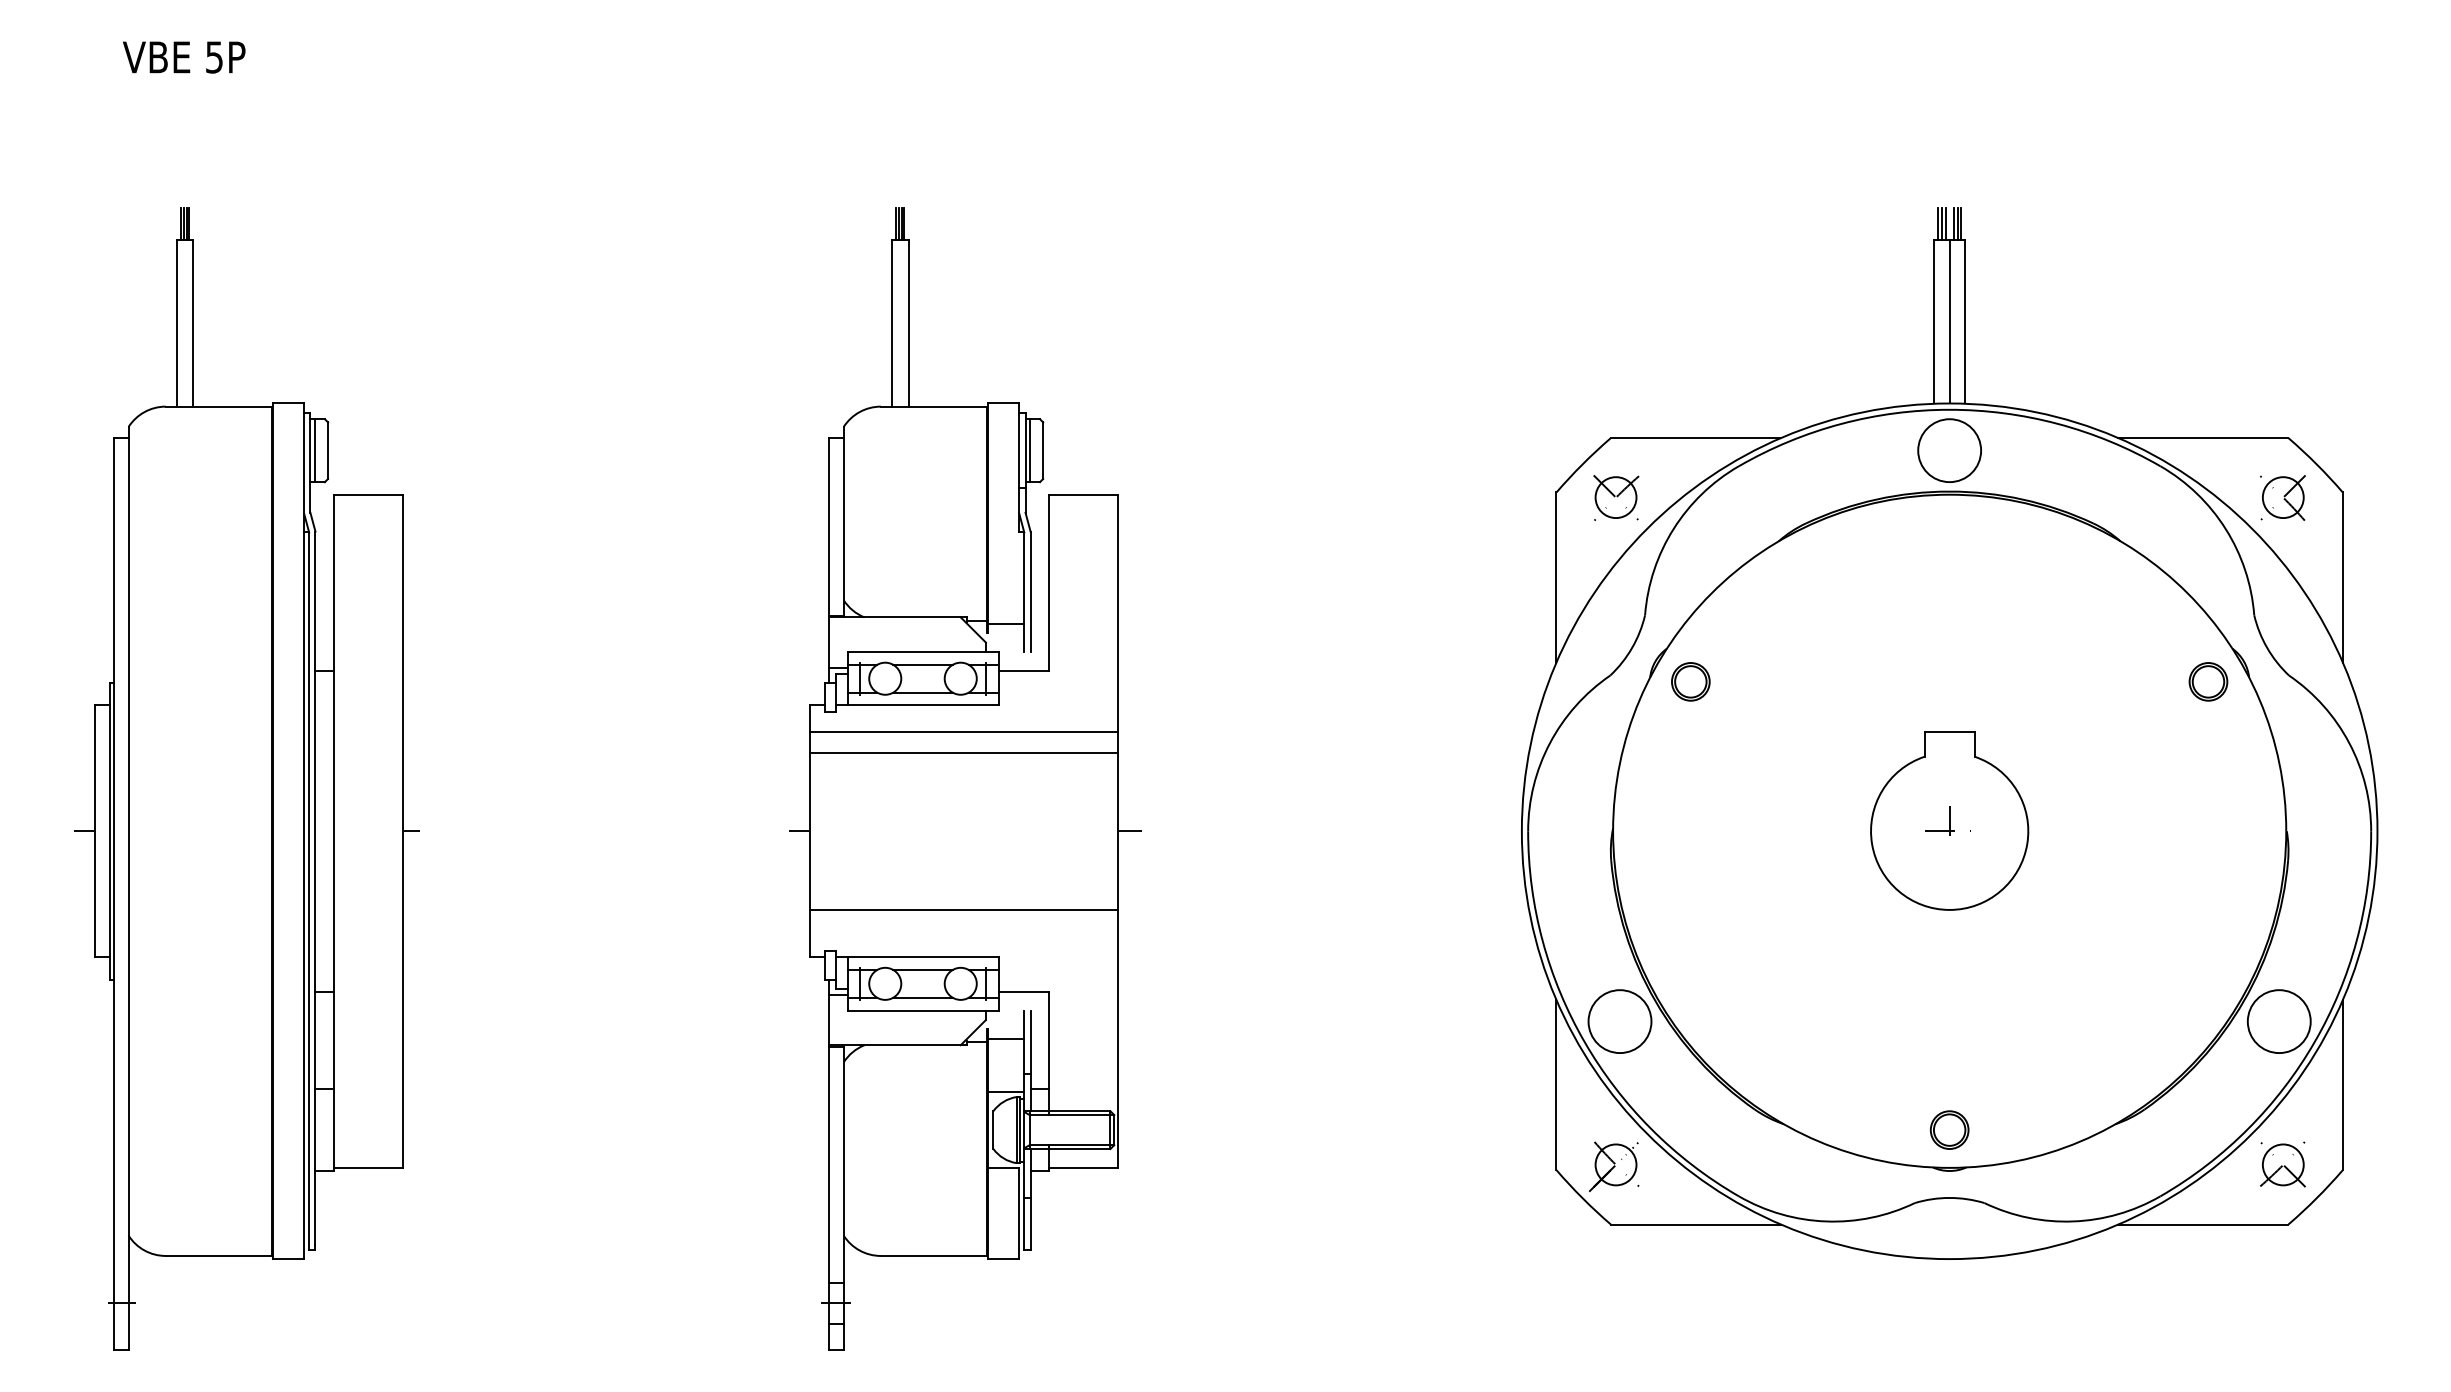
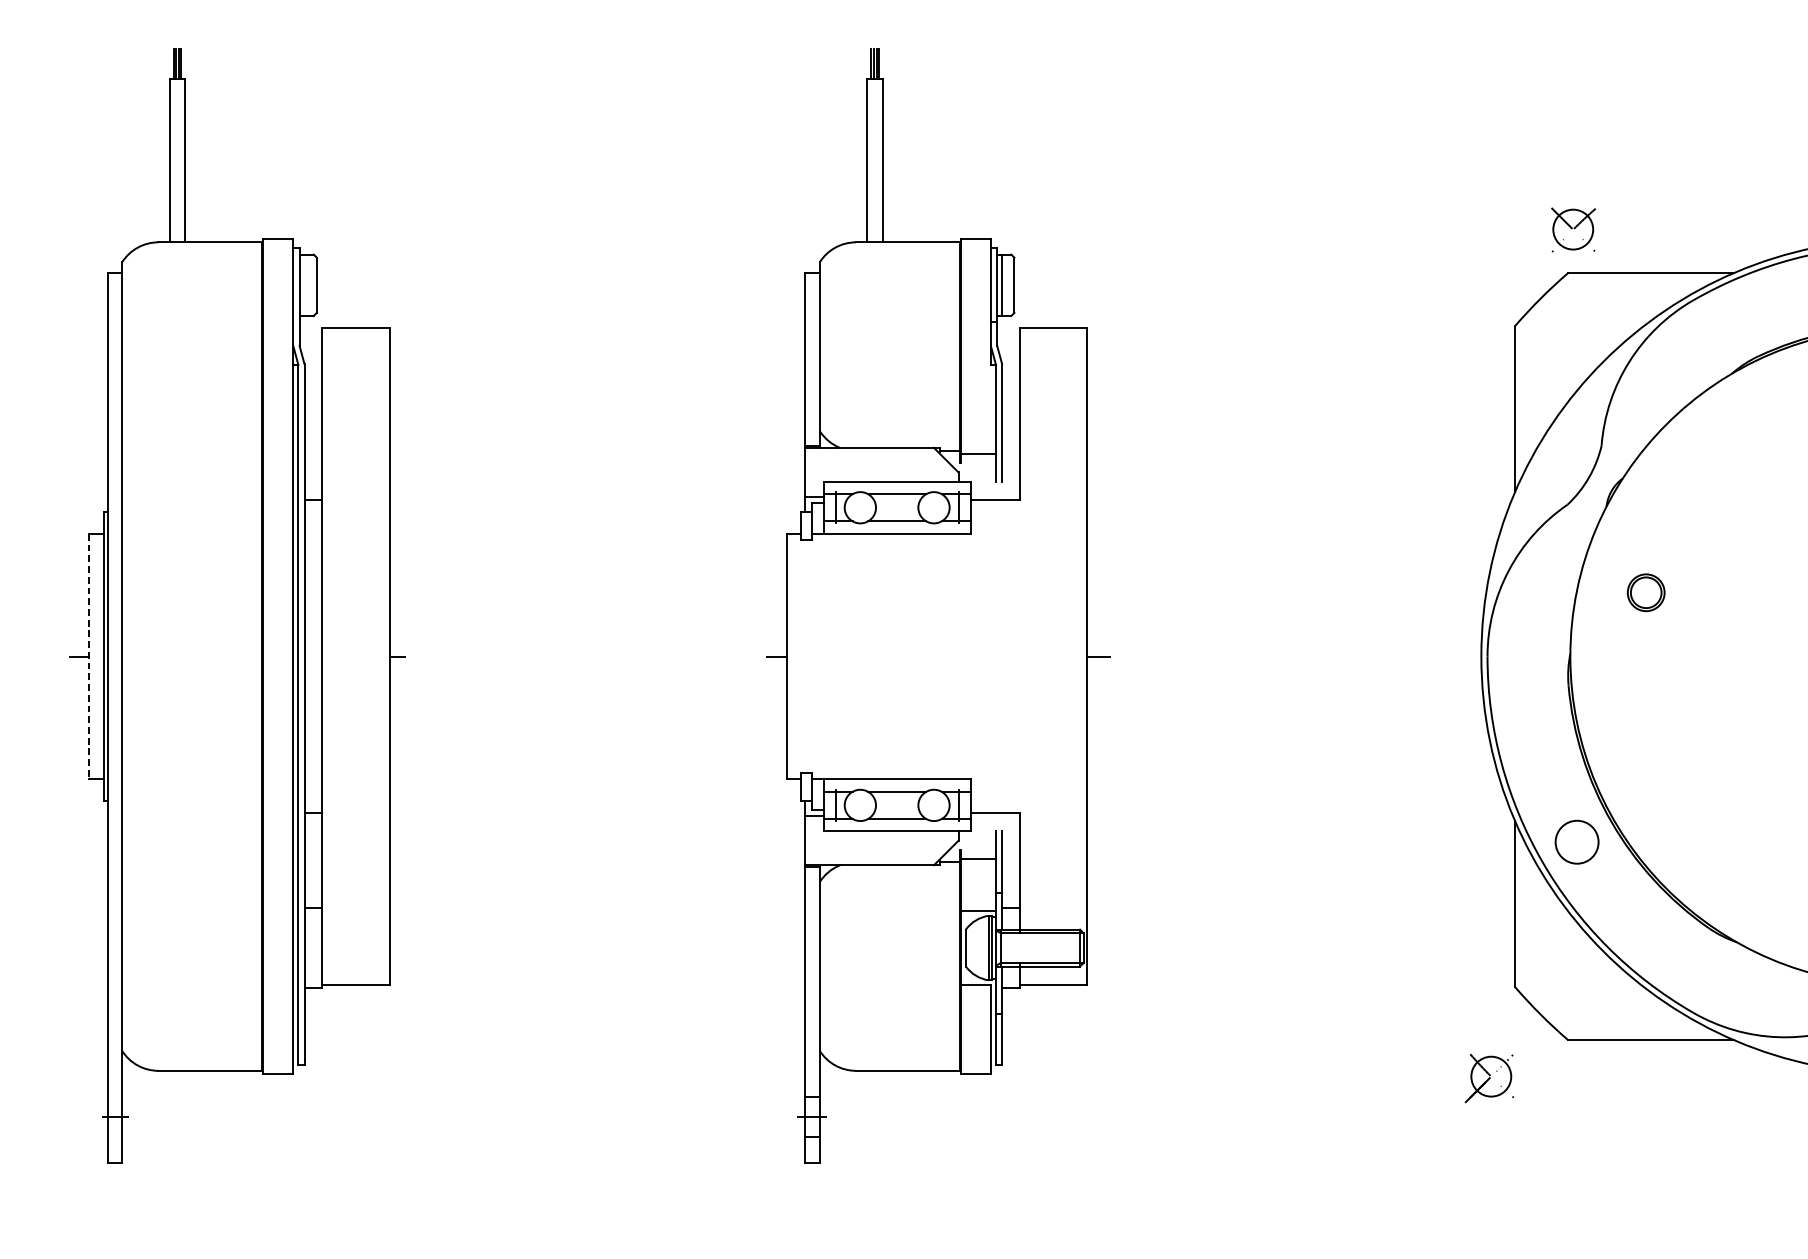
line: (314, 450) -> (303, 285), removed
part: (1616, 497) -> (1573, 229), moved
part: (1690, 681) -> (1645, 592), moved
line: (963, 731) -> (936, 559), removed
line: (963, 752) -> (936, 579), removed
line: (94, 831) -> (88, 656), solid -> dashed
line: (963, 909) -> (936, 732), removed
circle: (1619, 1021) -> (1576, 842), size x0.7
part: (1614, 1166) -> (1489, 1078), moved

